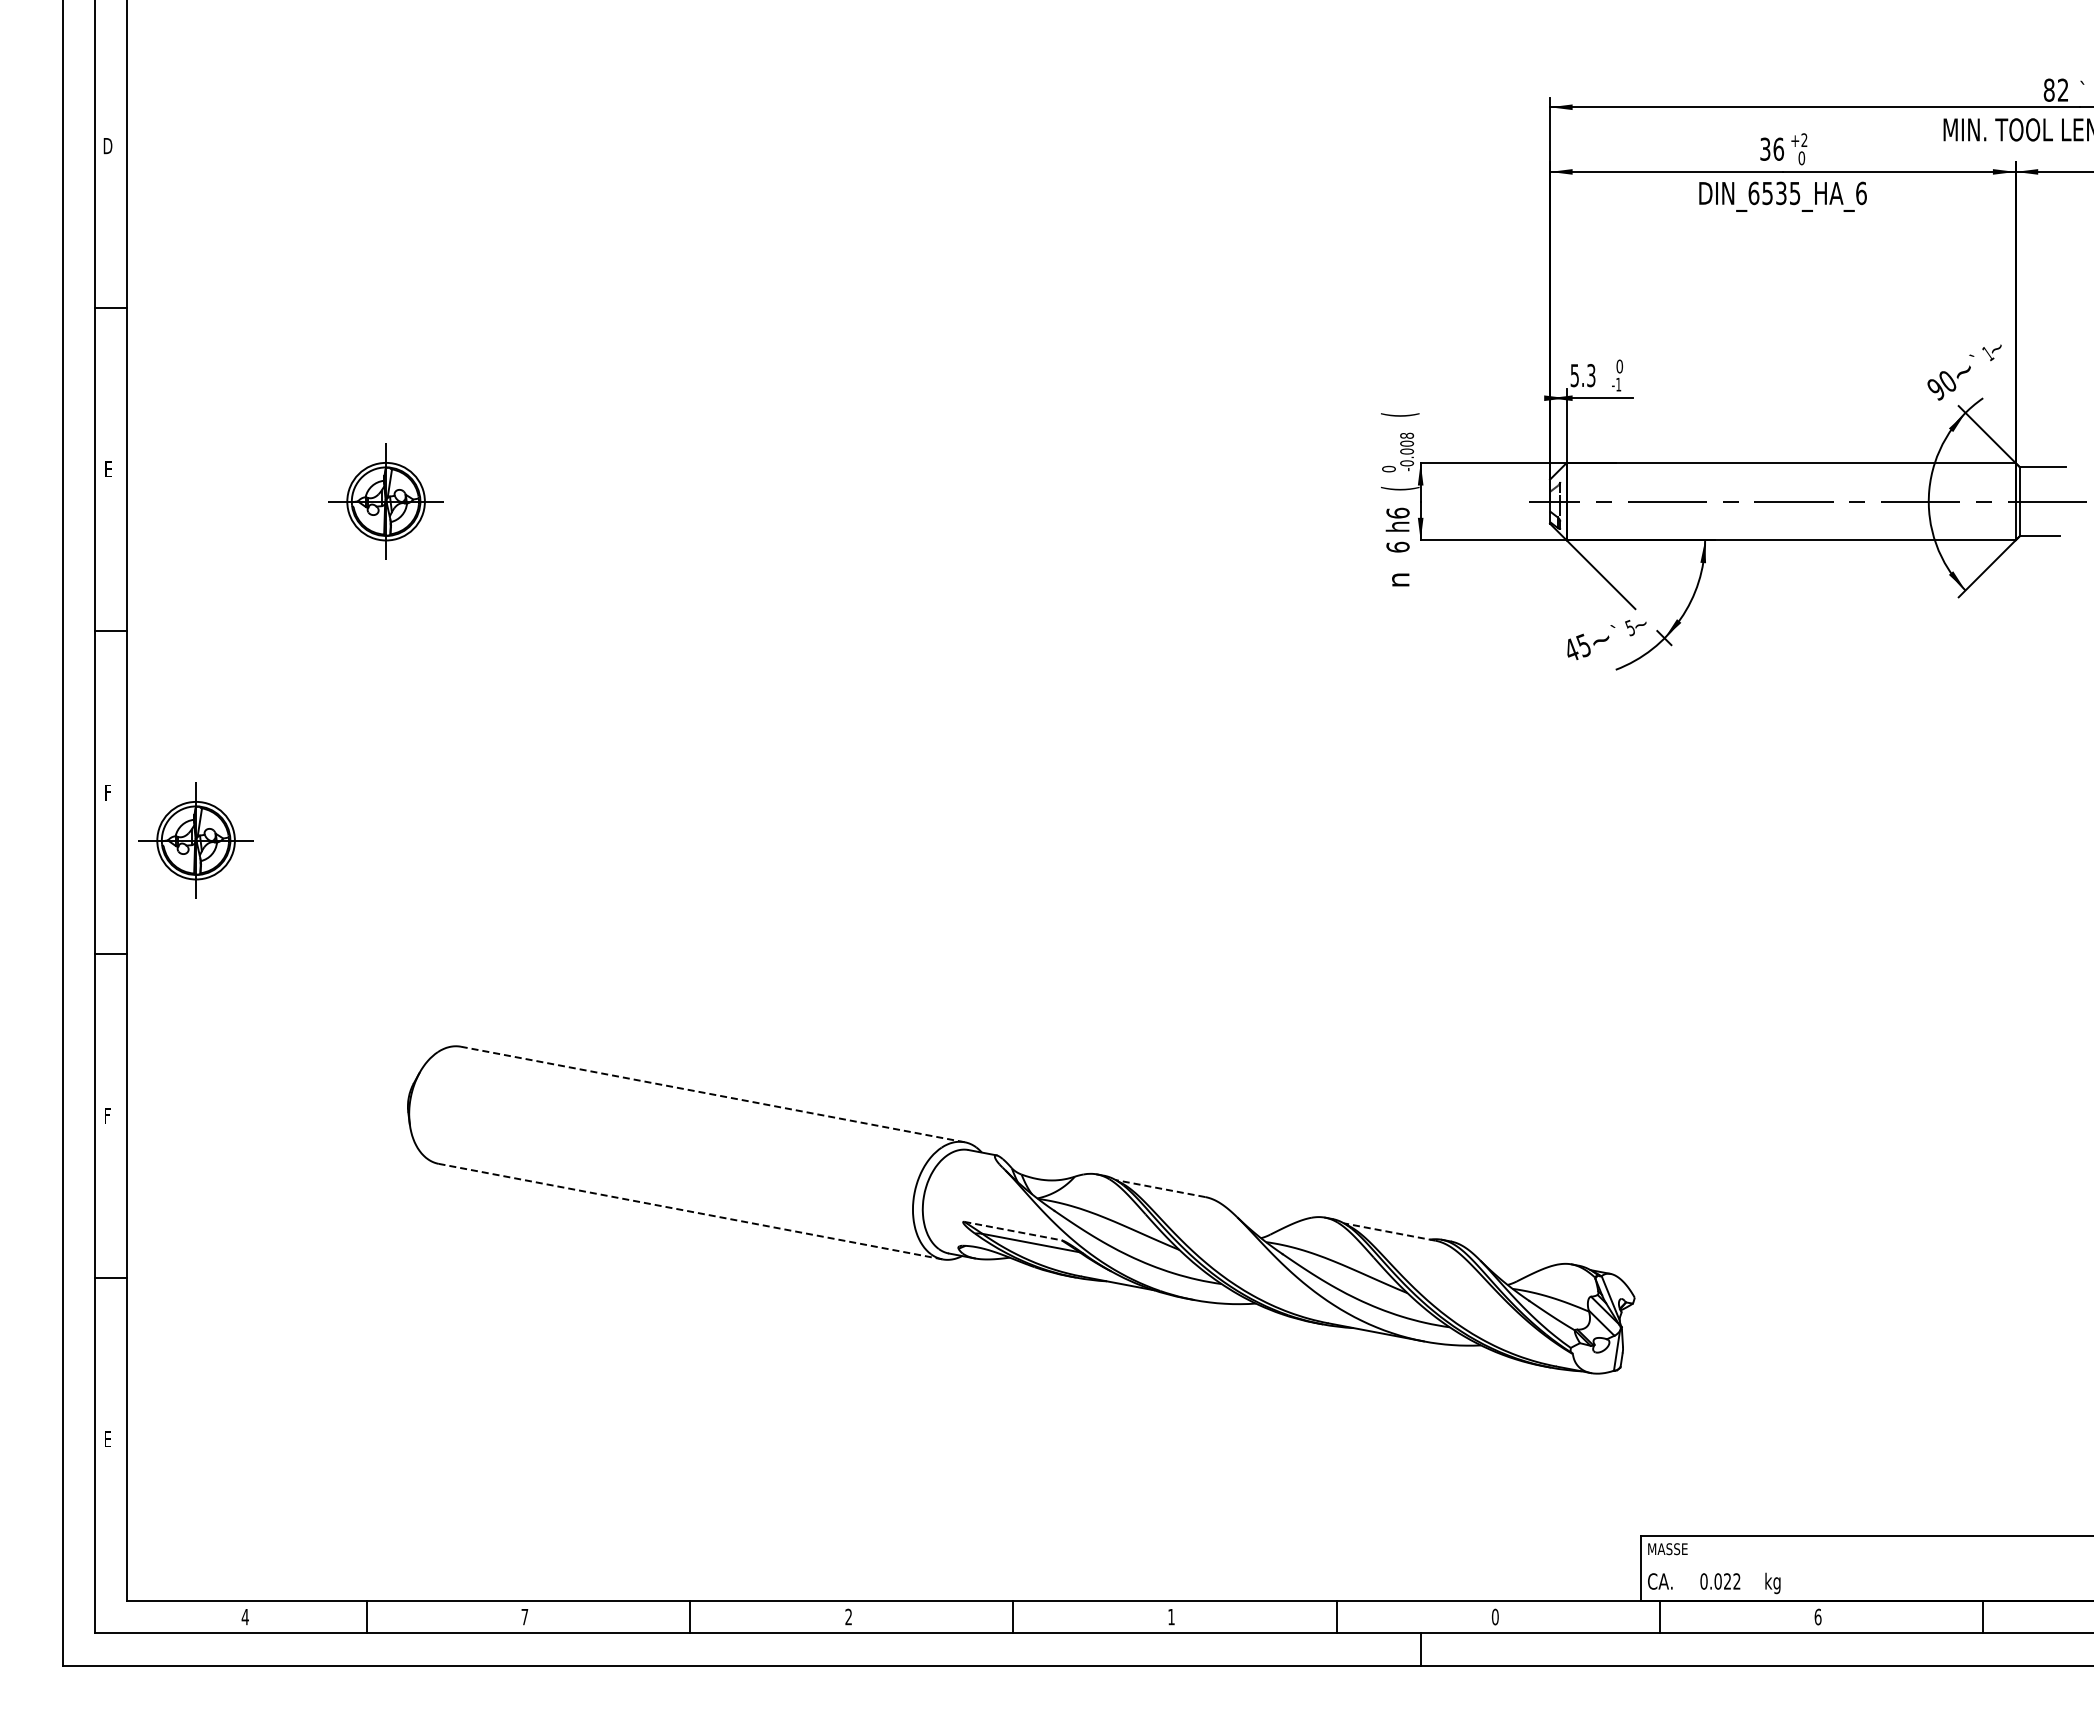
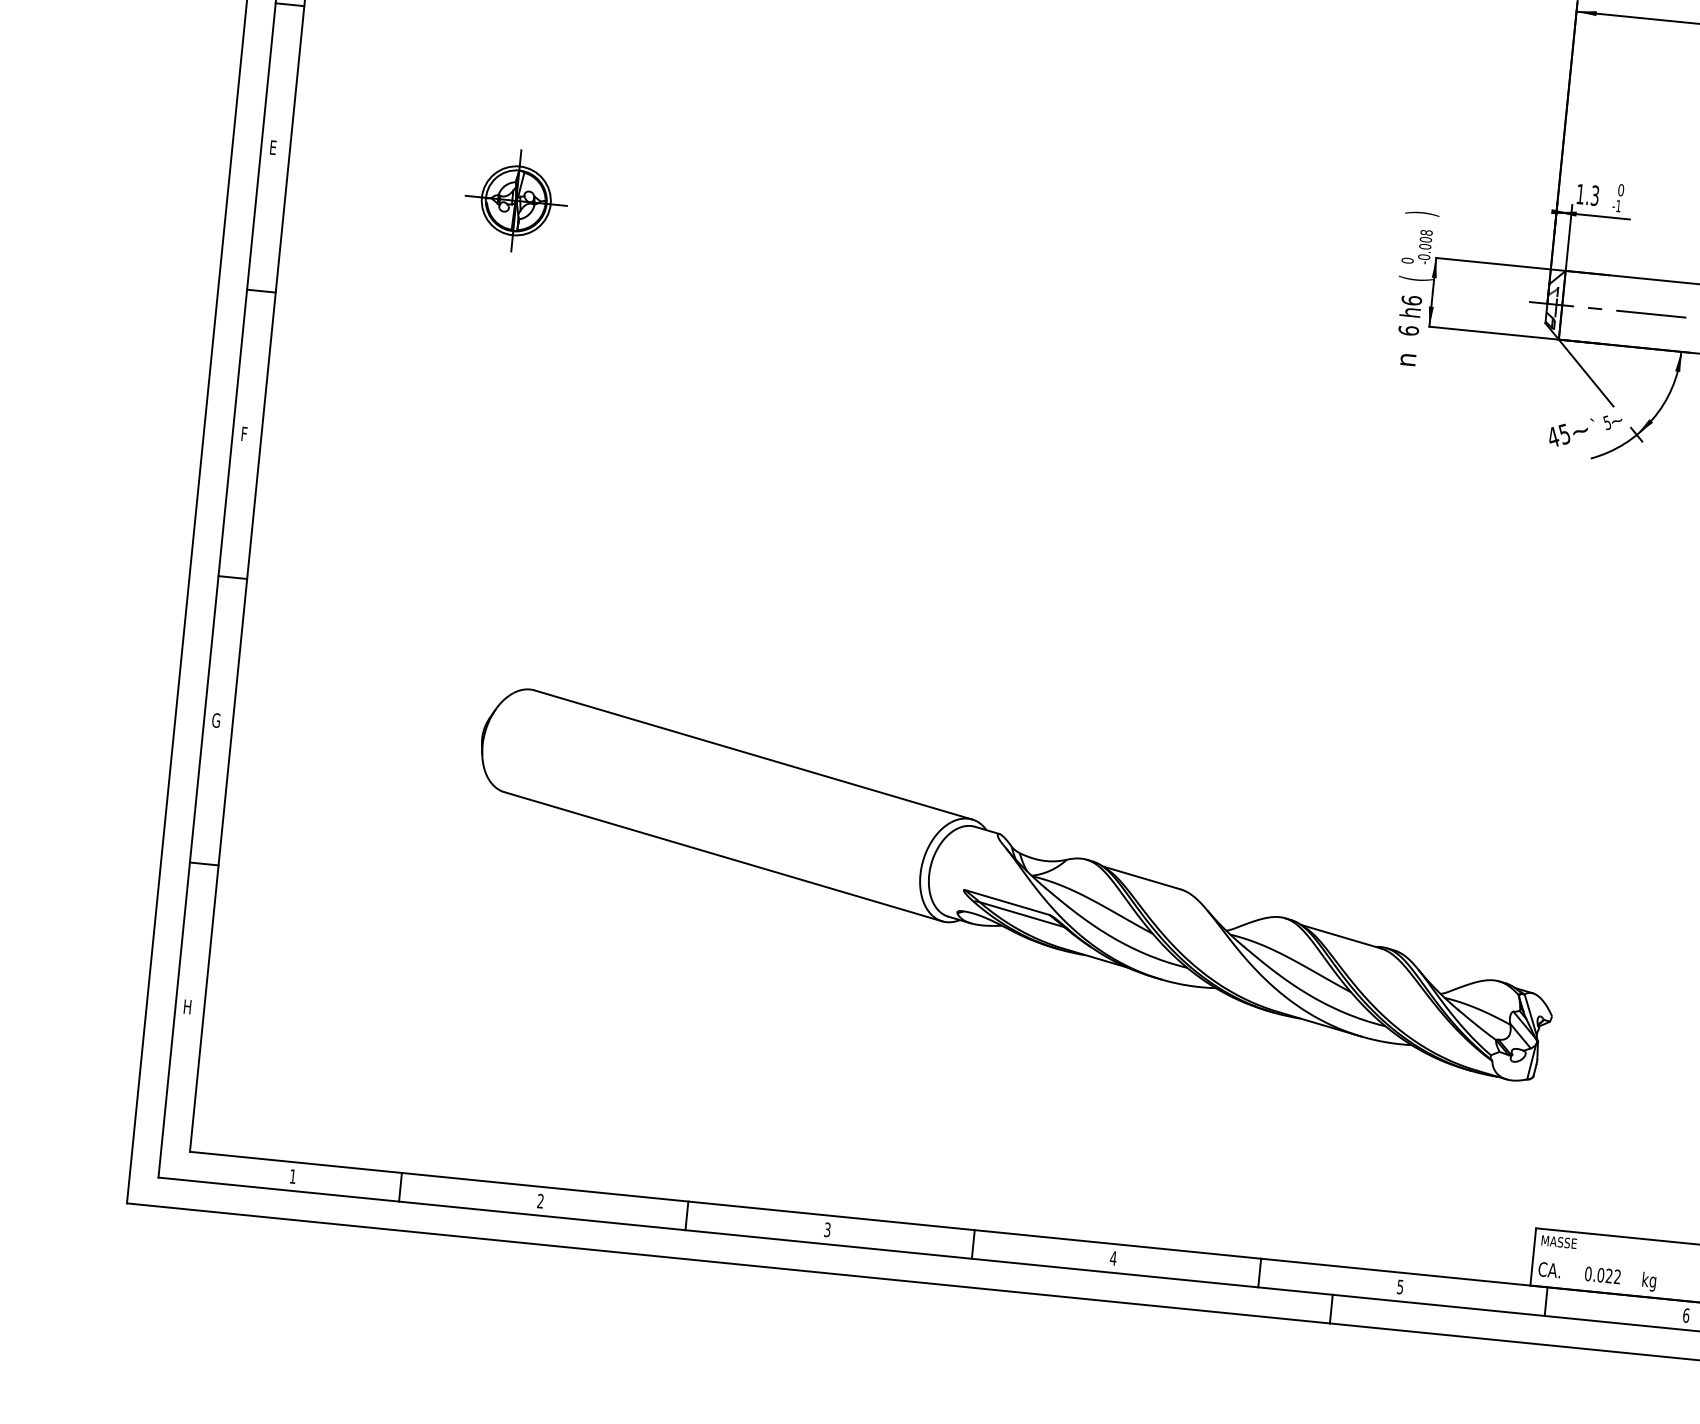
text: (1574, 375) -> (1580, 194), 5.3 -> 1.3
text: (1400, 414) -> (1422, 213), ( -> )
part: (195, 840) -> (317, 484), removed
line: (712, 1094) -> (753, 754), dashed -> solid
text: (108, 1115) -> (216, 720), F -> G
line: (1160, 1188) -> (1141, 877), dashed -> solid
line: (690, 1211) -> (723, 856), dashed -> solid
line: (1013, 1231) -> (1007, 902), dashed -> solid
line: (1389, 1232) -> (1340, 937), dashed -> solid
text: (109, 1438) -> (188, 1006), E -> H
text: (524, 1616) -> (540, 1200), 7 -> 2
text: (1494, 1616) -> (1399, 1286), 0 -> 5
text: (244, 1617) -> (292, 1176), 4 -> 1
text: (848, 1617) -> (827, 1230), 2 -> 3
text: (1171, 1617) -> (1113, 1258), 1 -> 4

